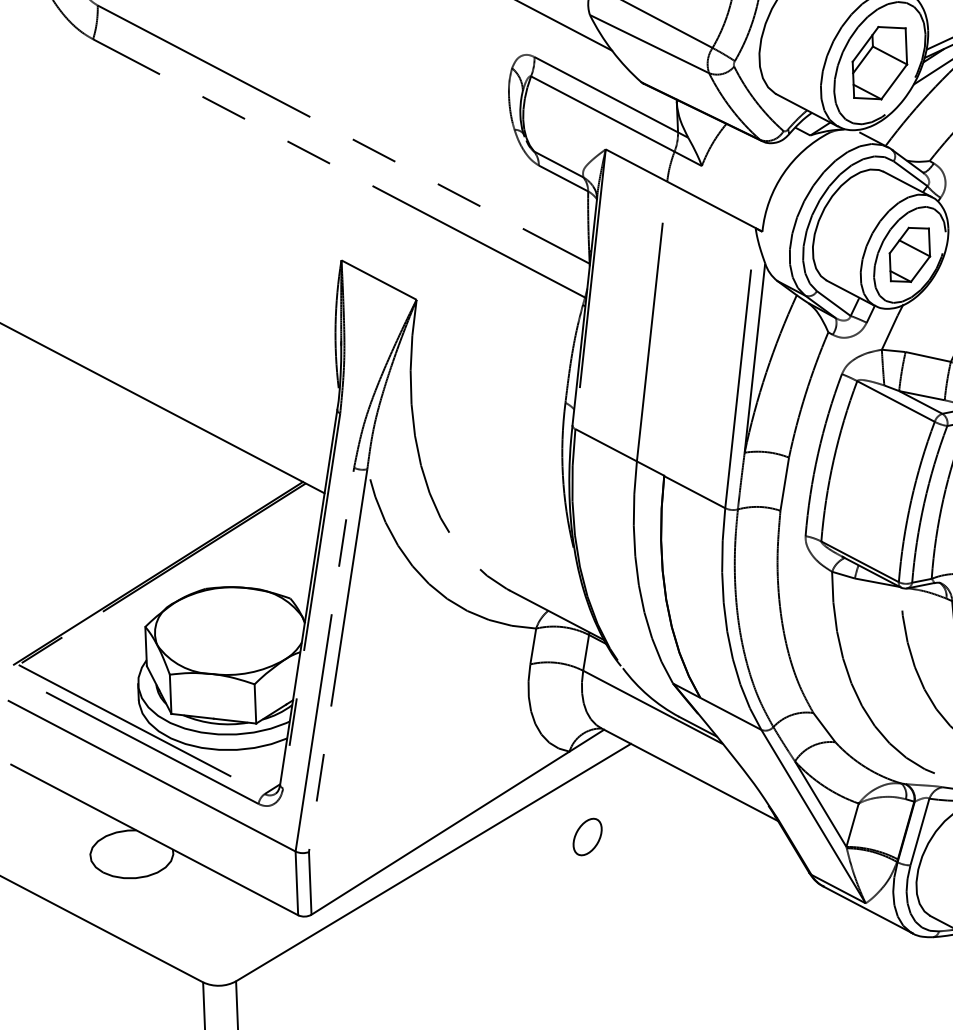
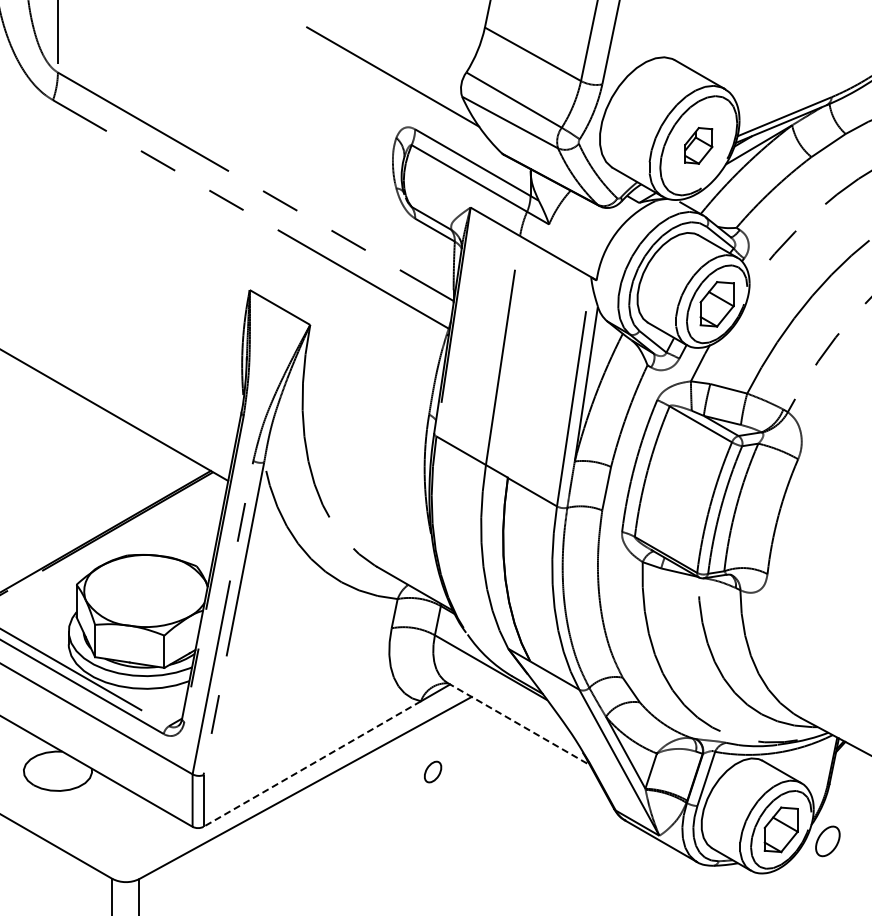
part: (879, 62) -> (698, 145), size x0.6
line: (690, 775) -> (519, 724), solid -> dashed
line: (440, 833) -> (312, 764), solid -> dashed
part: (586, 836) -> (432, 771), size x0.7

